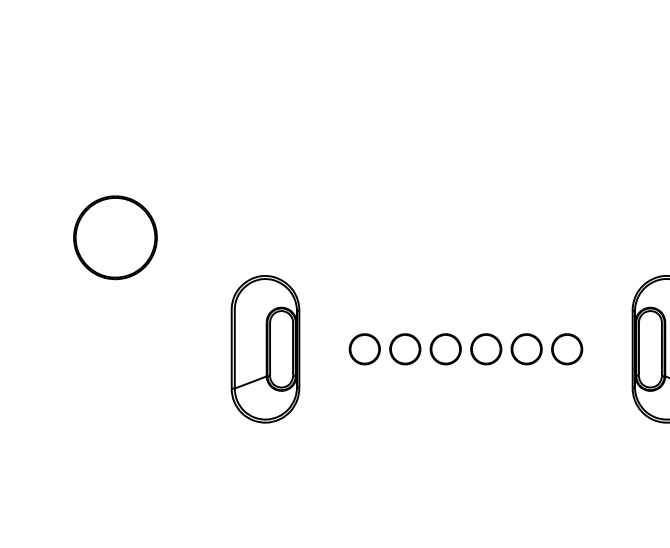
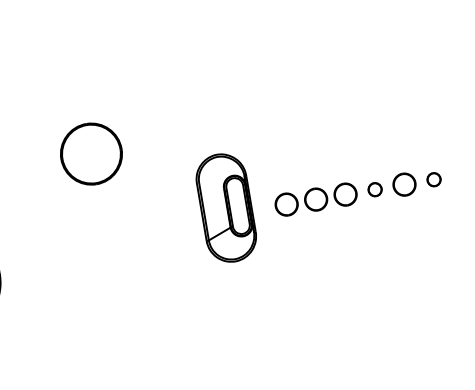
part: (265, 349) -> (226, 208), moved
part: (486, 349) -> (375, 189), size x0.6
part: (567, 349) -> (434, 179), size x0.6

